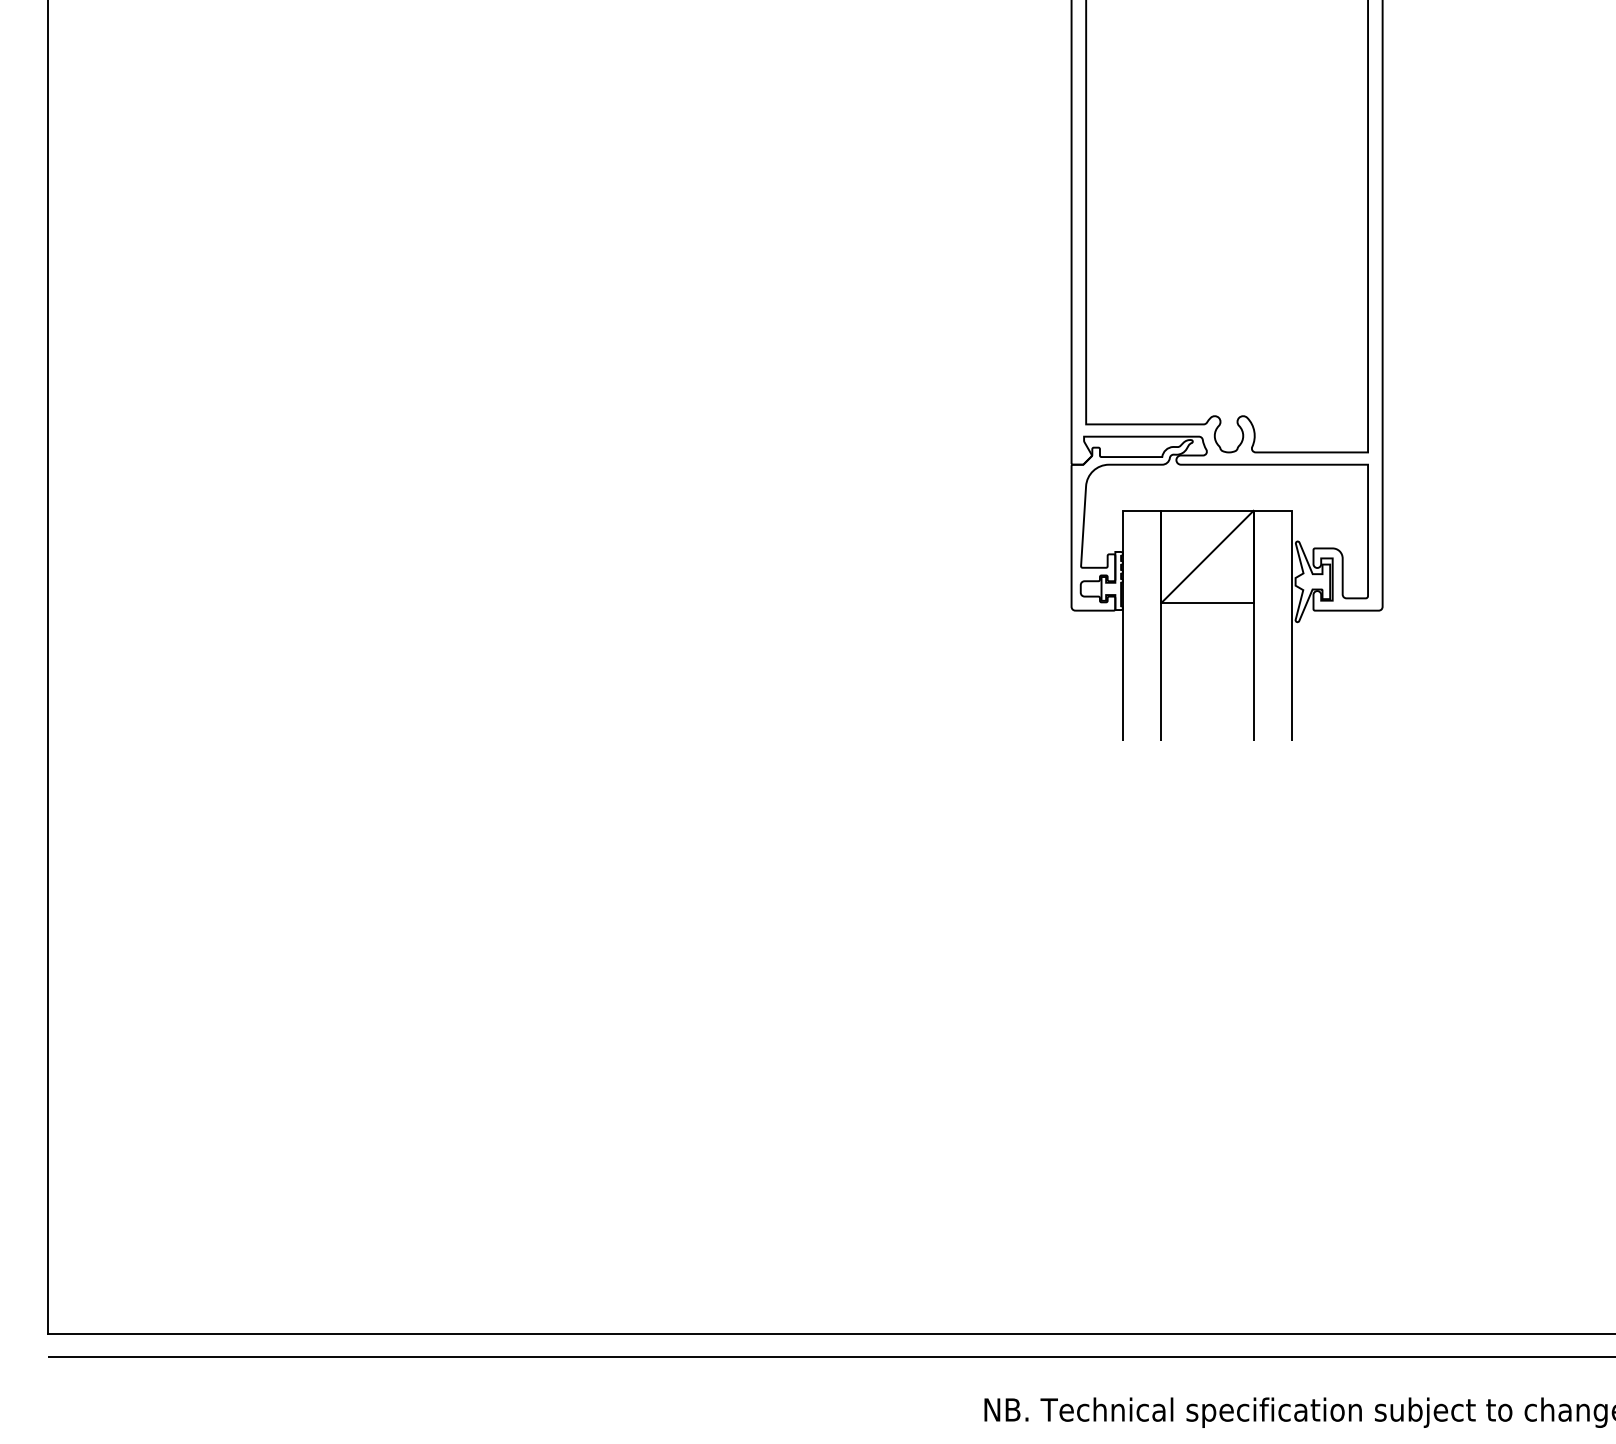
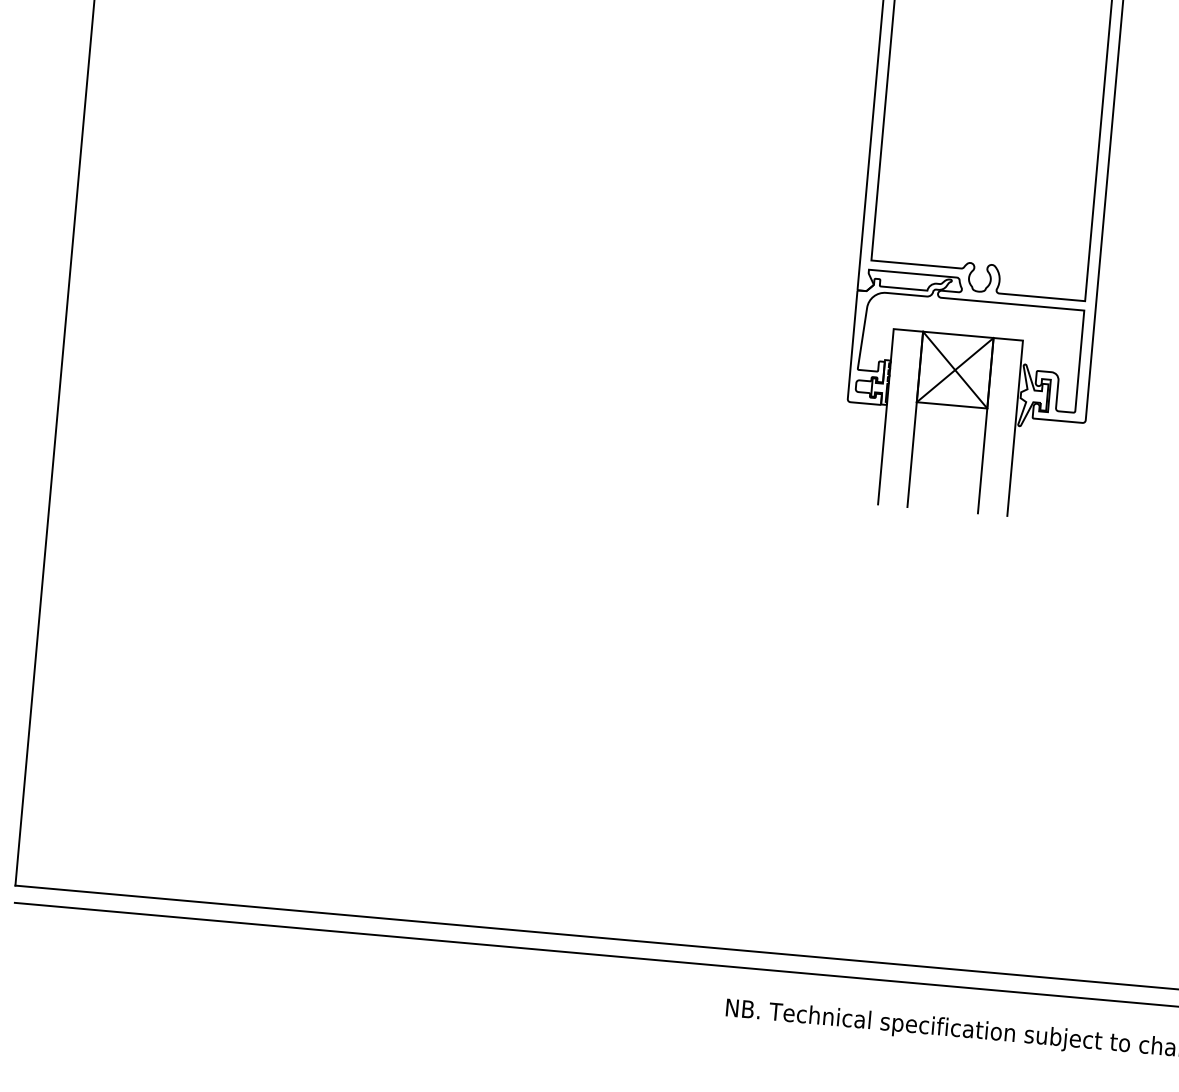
line: (1207, 556) -> (955, 369), added

